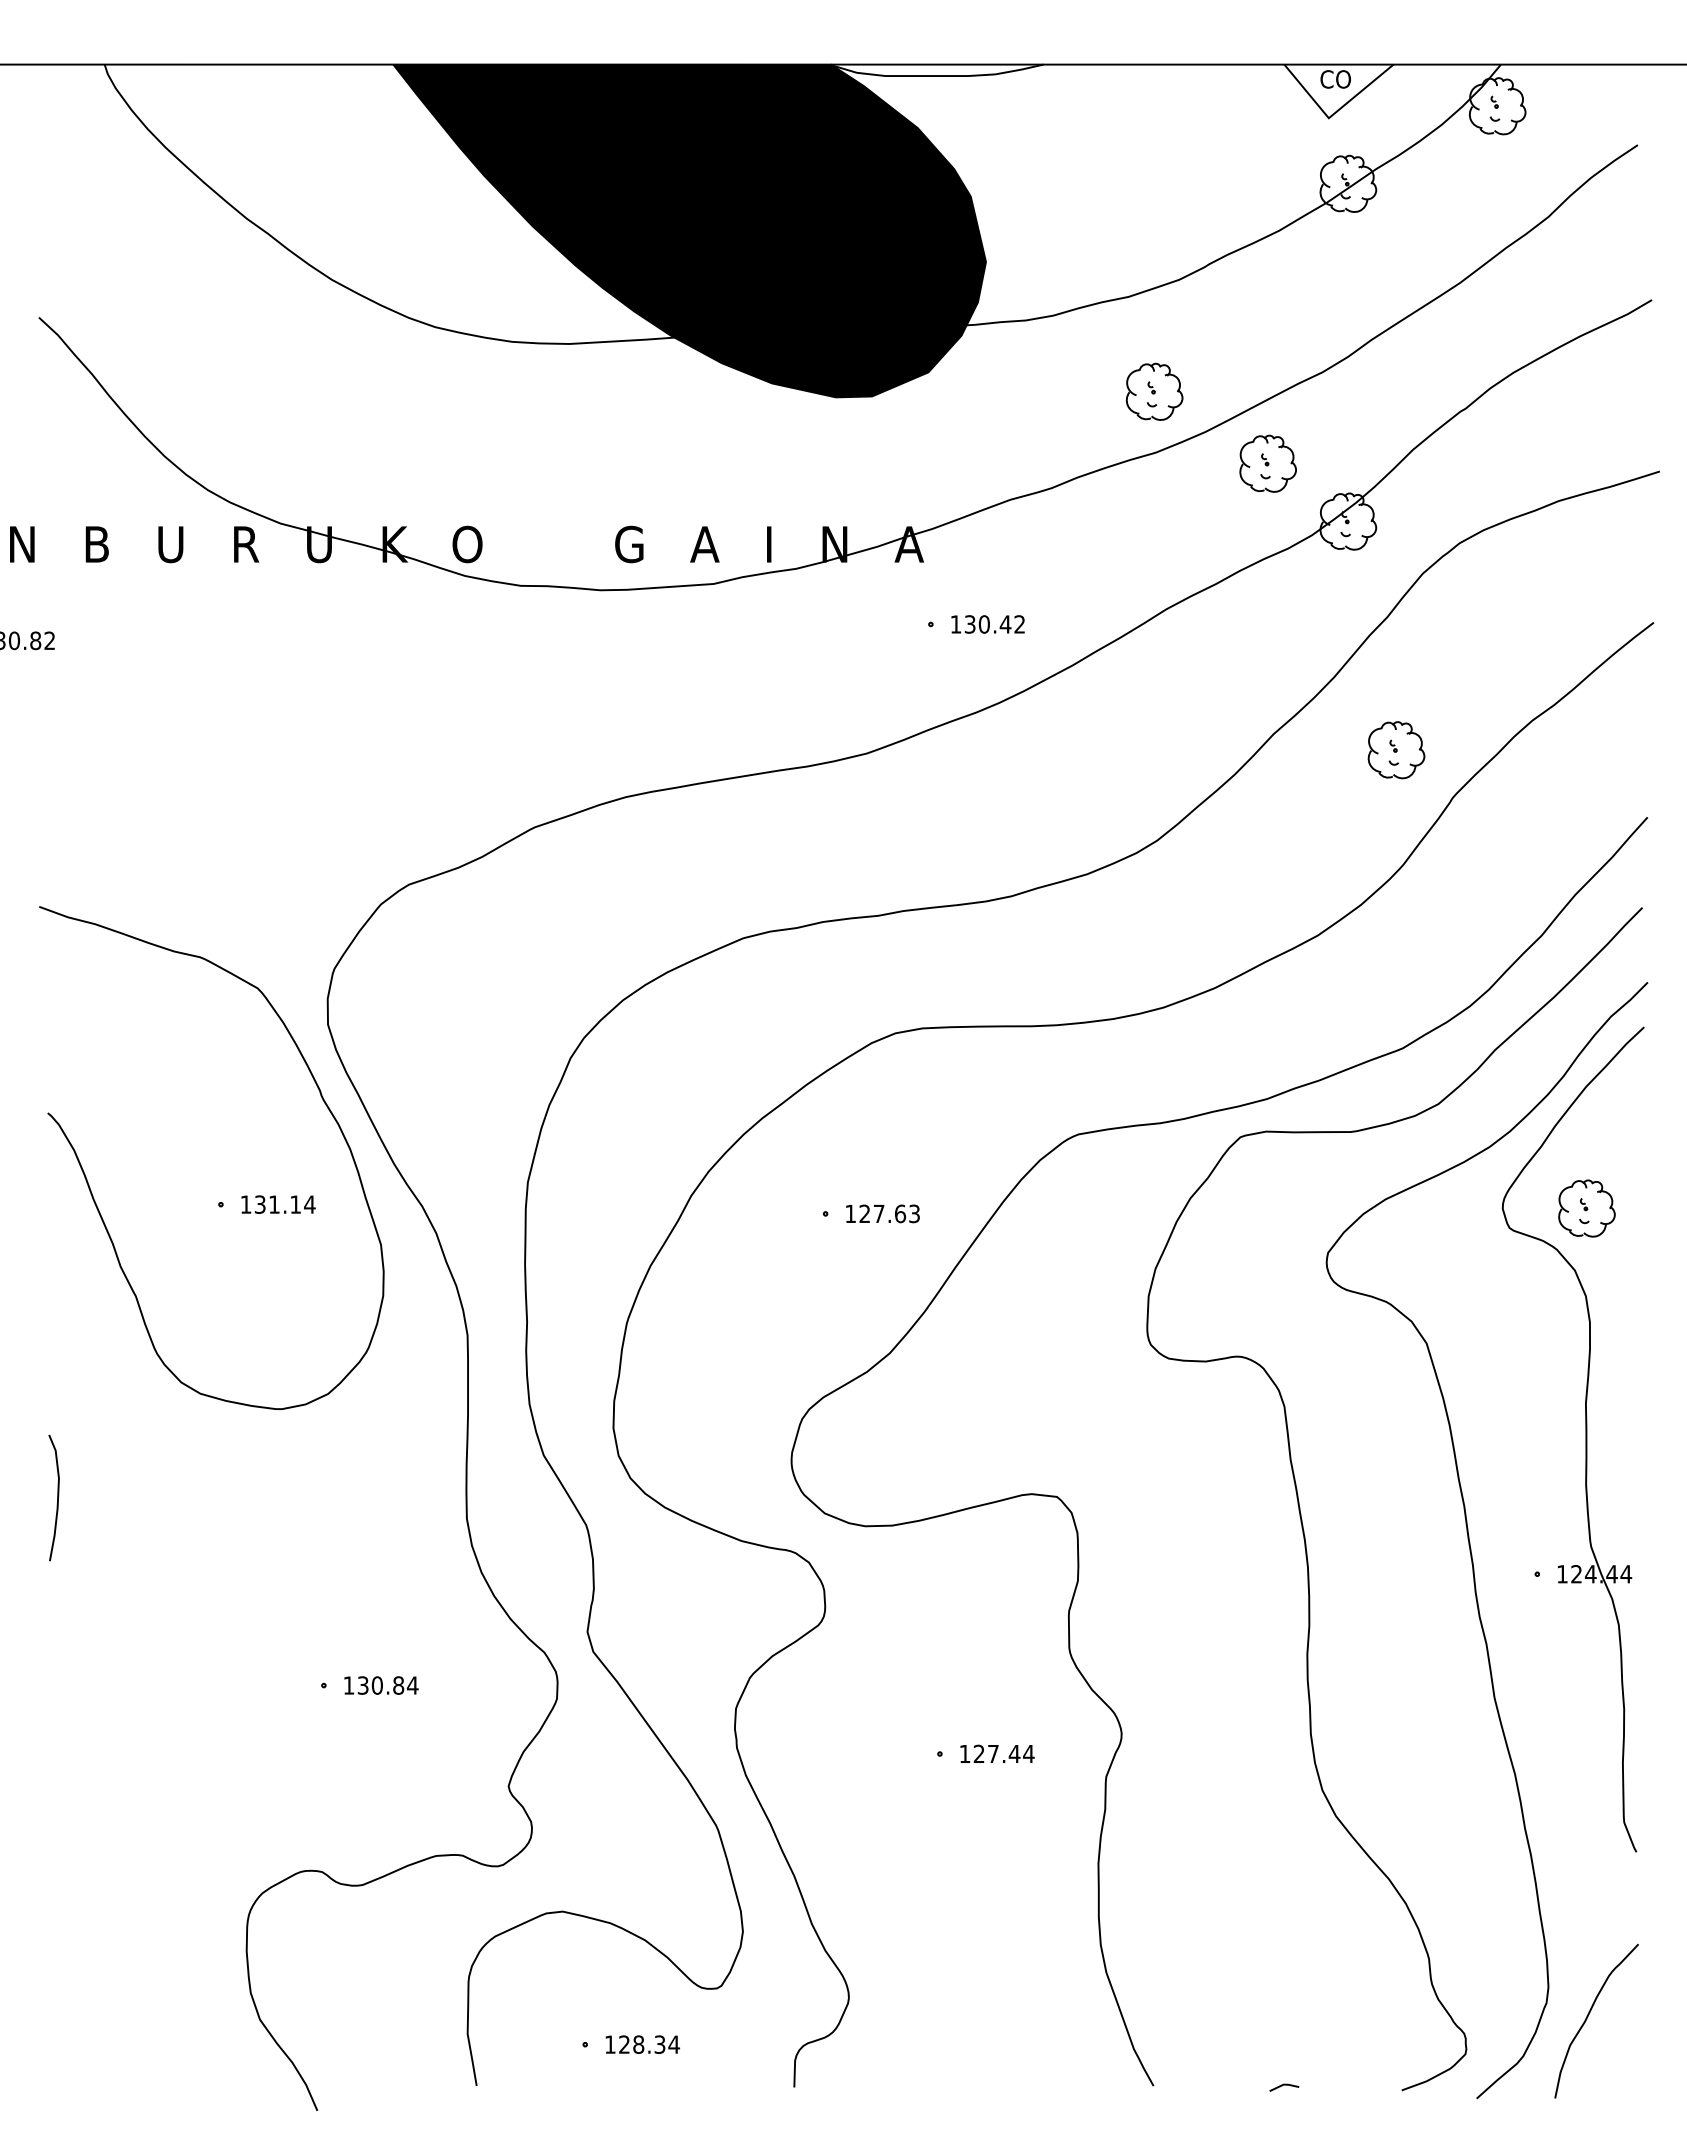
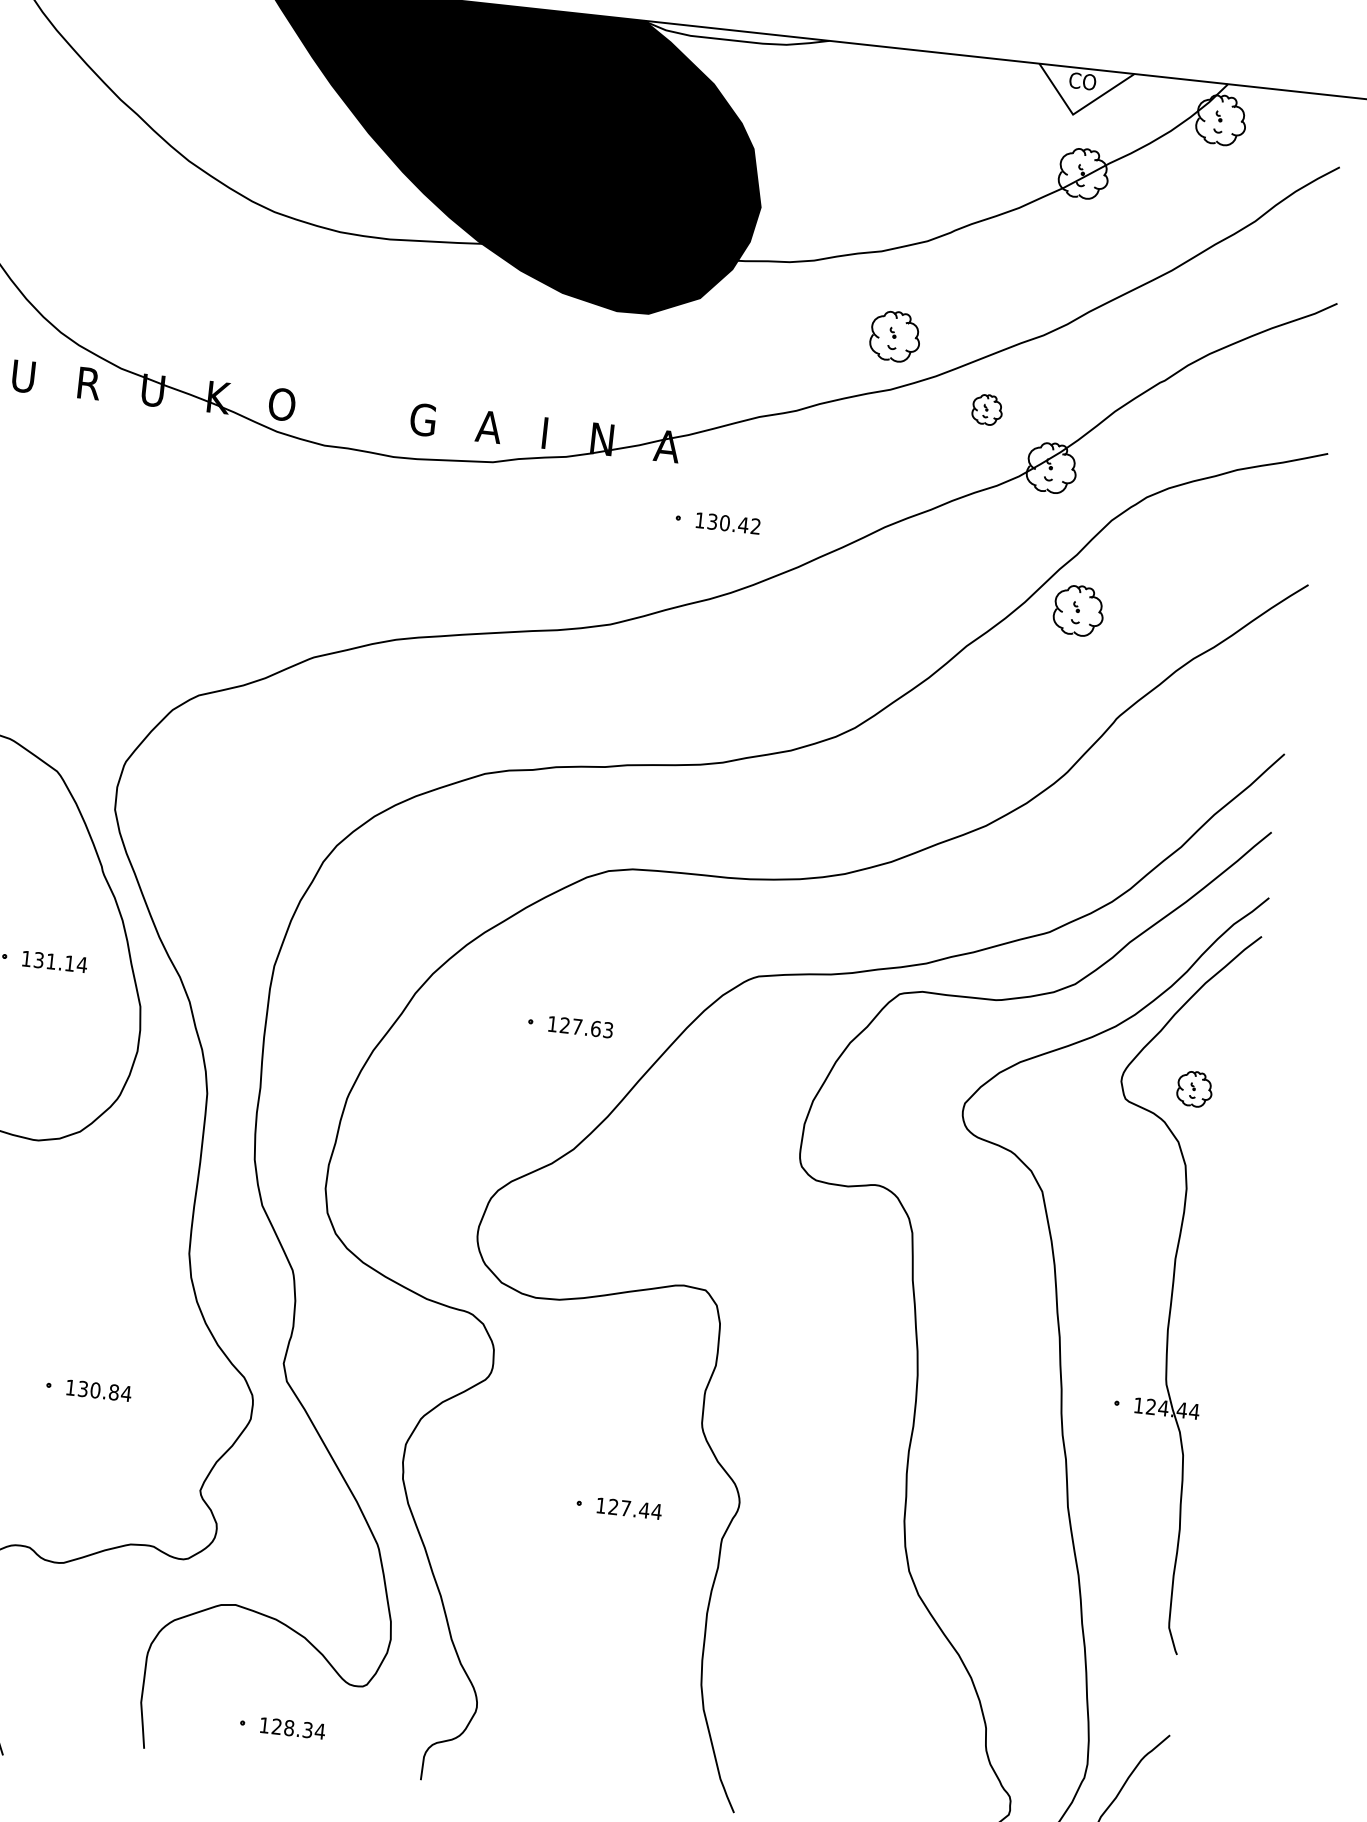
part: (1267, 463) -> (986, 409), size x0.6
part: (1396, 750) -> (1078, 611), moved
part: (1586, 1208) -> (1194, 1089), size x0.7

